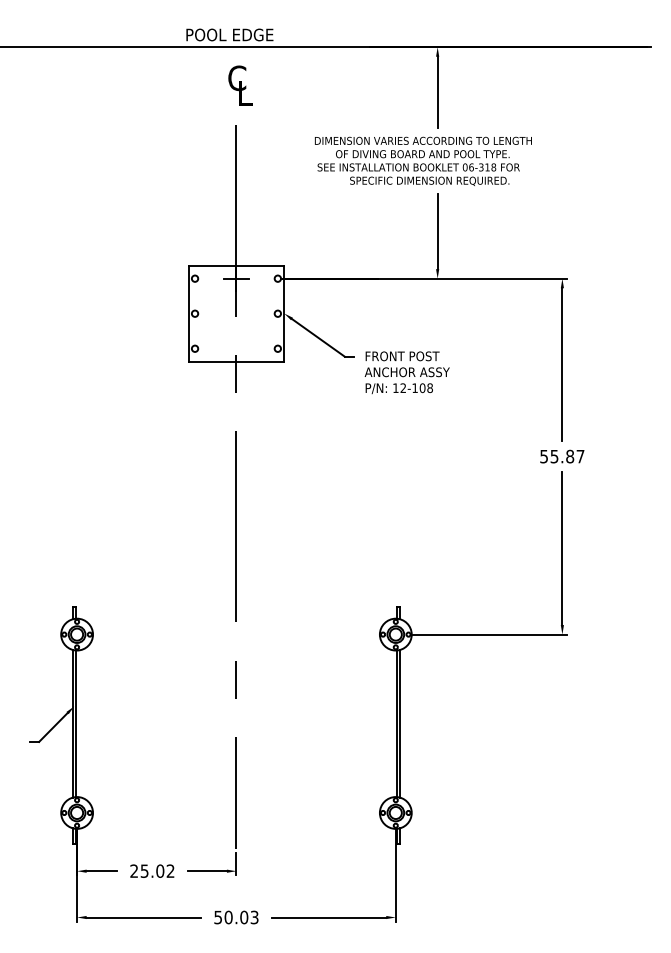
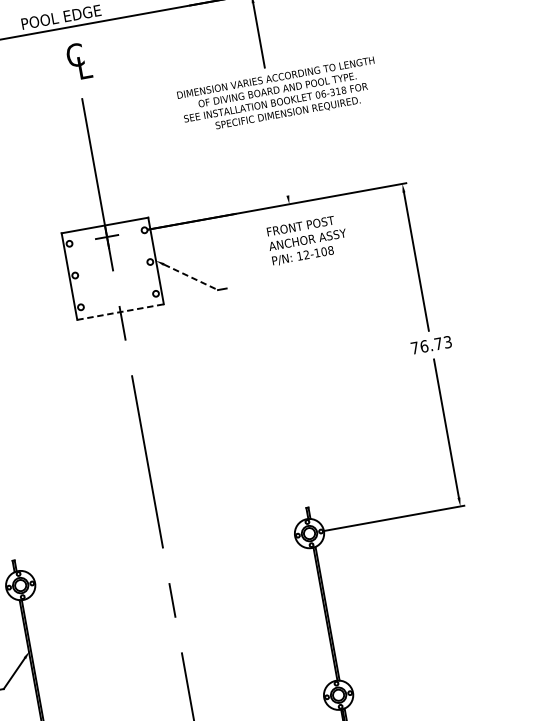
text: (423, 160) -> (279, 95), moved
line: (437, 231) -> (281, 161), removed
line: (318, 338) -> (191, 277), solid -> dashed
line: (236, 361) -> (120, 312), solid -> dashed
text: (406, 372) -> (306, 240), moved
text: (562, 456) -> (431, 345), 55.87 -> 76.73

